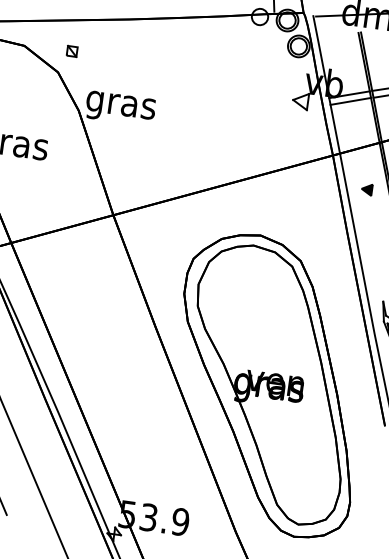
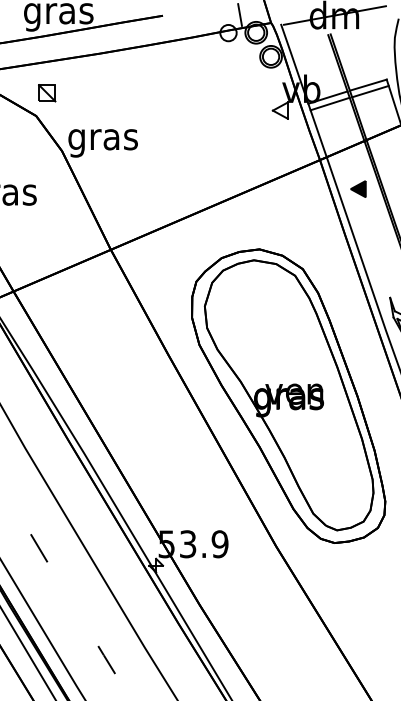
part: (72, 51) -> (47, 93), size x1.67
part: (367, 188) -> (358, 188), size x1.43

